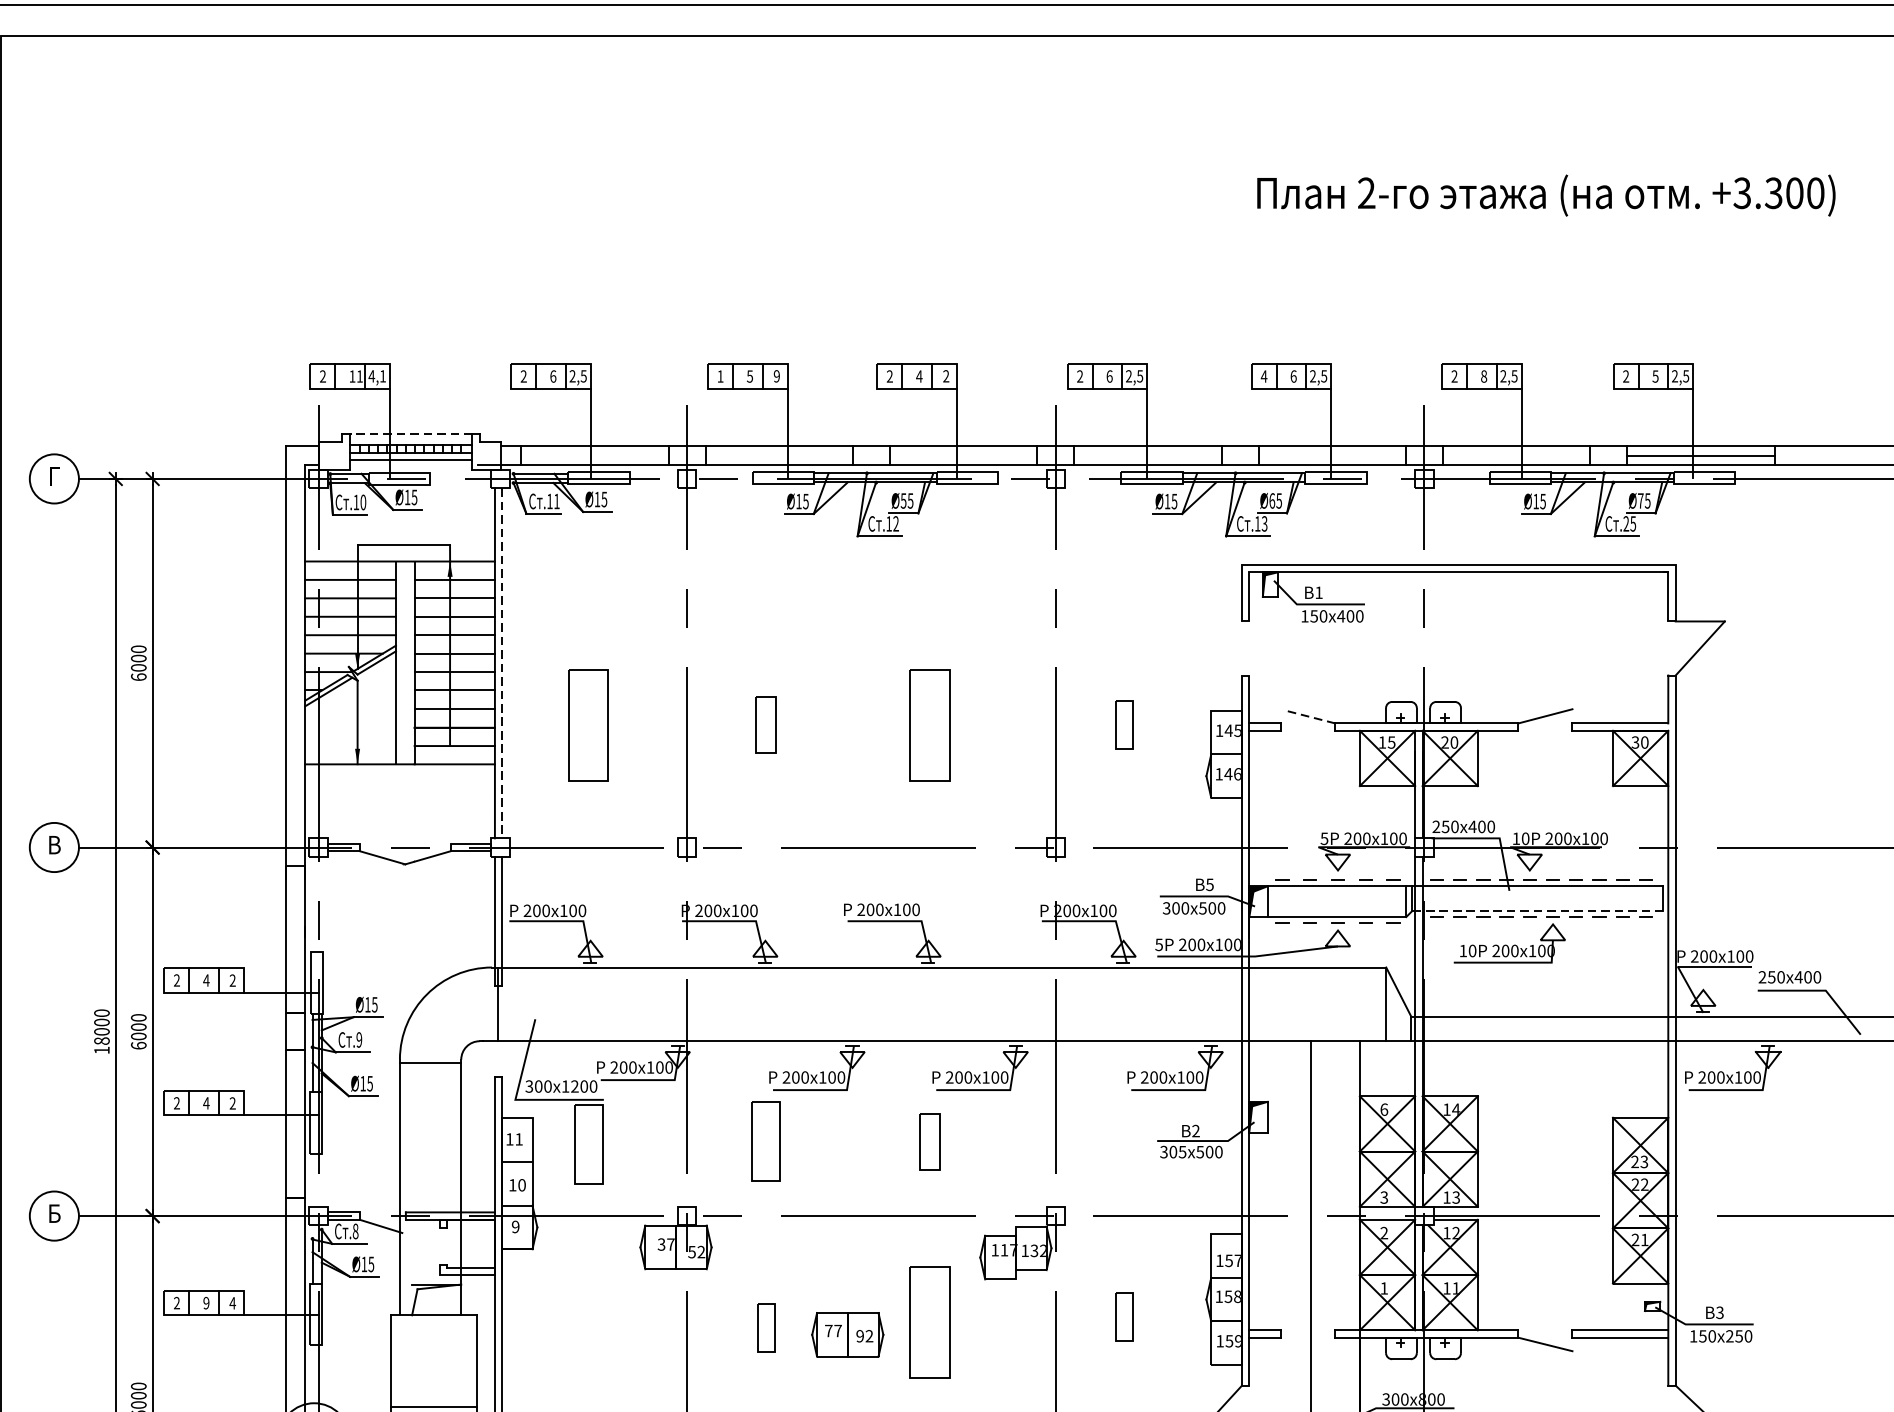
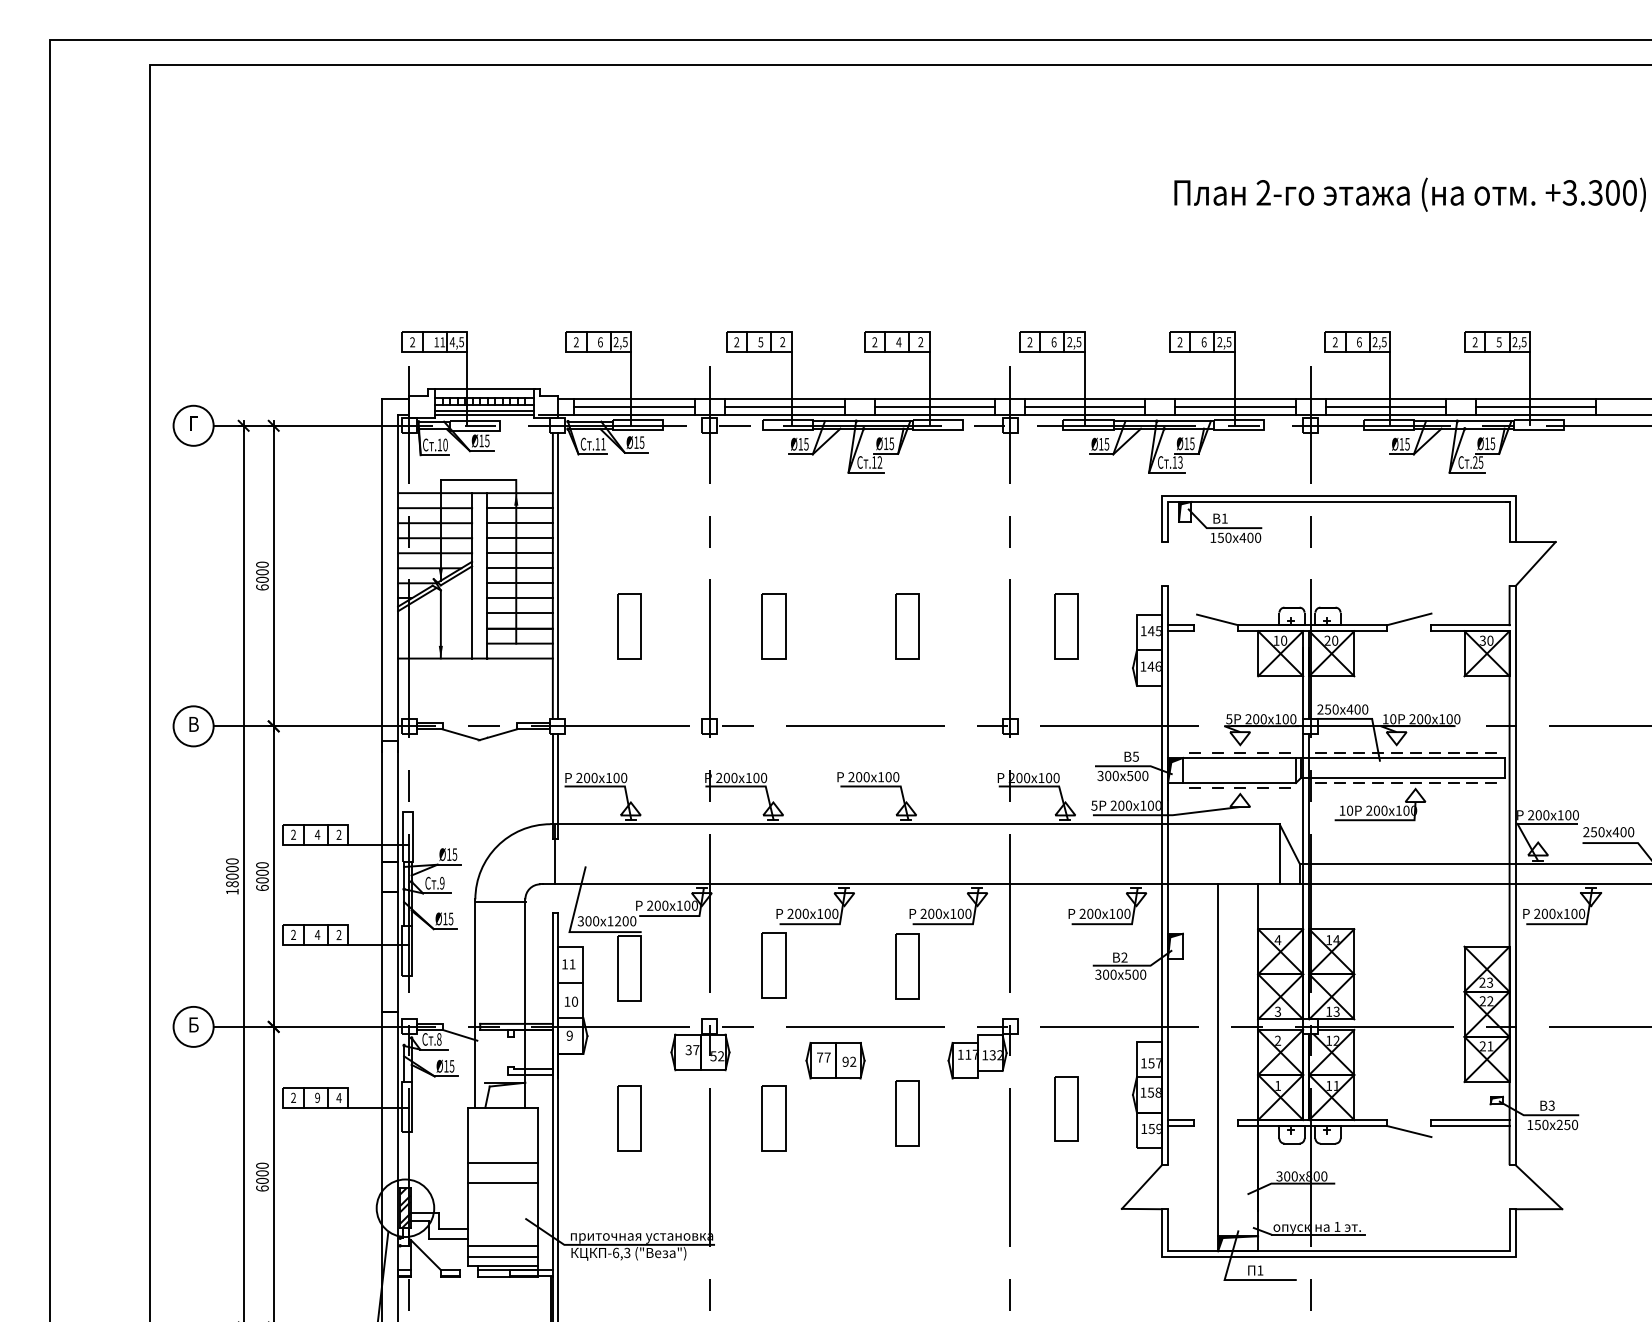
text: (382, 376) -> (461, 342), 4,1 -> 4,5
text: (720, 376) -> (736, 342), 1 -> 2
text: (776, 376) -> (782, 342), 9 -> 2
text: (1263, 376) -> (1179, 342), 4 -> 2
text: (1484, 376) -> (1359, 342), 8 -> 6
line: (411, 434) -> (484, 389), dashed -> solid
line: (595, 455) -> (634, 406), added
line: (779, 455) -> (784, 406), added
line: (963, 455) -> (934, 406), added
line: (1148, 455) -> (1085, 406), added
line: (1332, 455) -> (1235, 406), added
line: (1516, 455) -> (1385, 406), added
line: (409, 465) -> (483, 414), added
text: (902, 500) -> (885, 443), Ø55 -> Ø15
text: (1272, 500) -> (1186, 443), Ø65 -> Ø15
text: (1641, 500) -> (1487, 443), Ø75 -> Ø15
line: (501, 663) -> (558, 576), dashed -> solid
line: (1310, 716) -> (1217, 619), dashed -> solid
part: (588, 725) -> (629, 626), size x0.71
part: (765, 725) -> (773, 626), size x1.43
part: (929, 725) -> (907, 626), size x0.71
part: (1124, 725) -> (1066, 626), size x1.67
text: (1392, 742) -> (1284, 640), 15 -> 10
line: (1536, 911) -> (1402, 778), dashed -> solid
text: (1383, 1110) -> (1277, 940), 6 -> 4
part: (929, 1142) -> (907, 966), size x1.43
text: (1182, 1151) -> (1113, 974), 305 -> 300
part: (1124, 1316) -> (1066, 1108), size x1.67
part: (929, 1322) -> (907, 1113), size x0.71
part: (588, 1328) -> (629, 1118), added
part: (765, 1328) -> (773, 1118), size x1.67
part: (847, 1334) -> (835, 1060), moved
line: (433, 1383) -> (502, 1163), added

